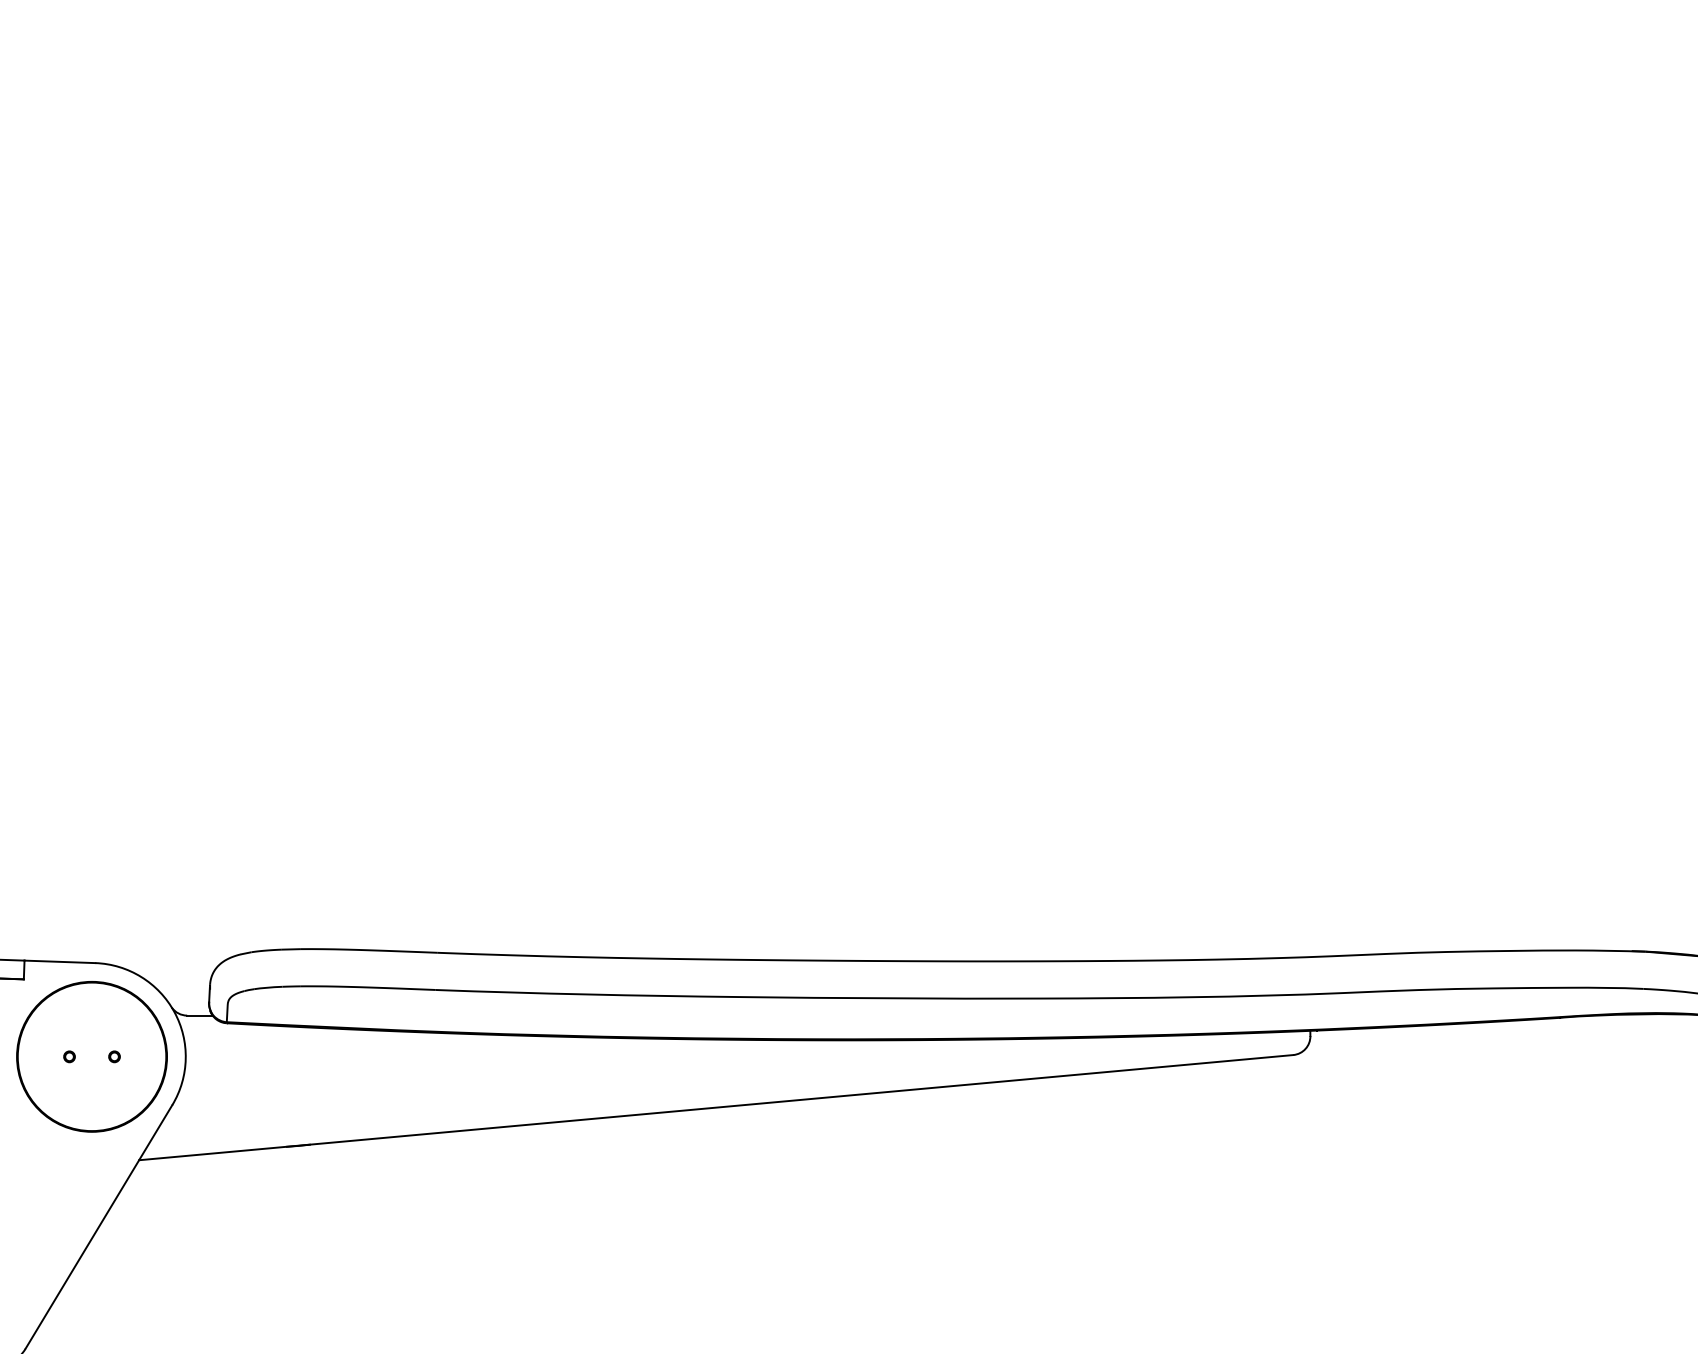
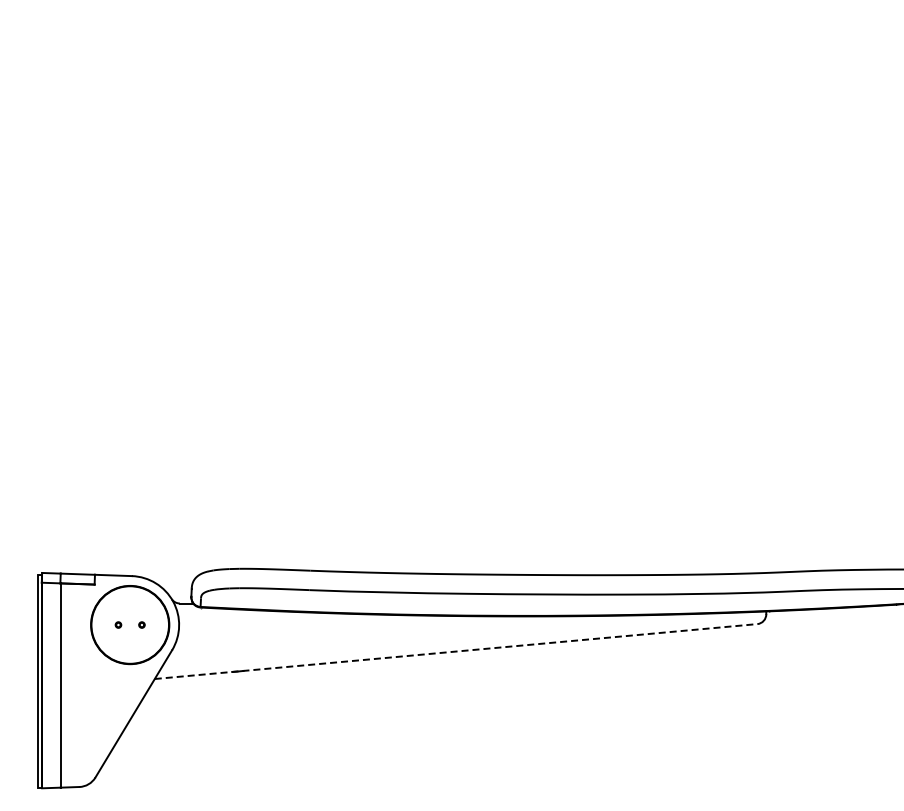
line: (717, 1107) -> (456, 651), solid -> dashed

